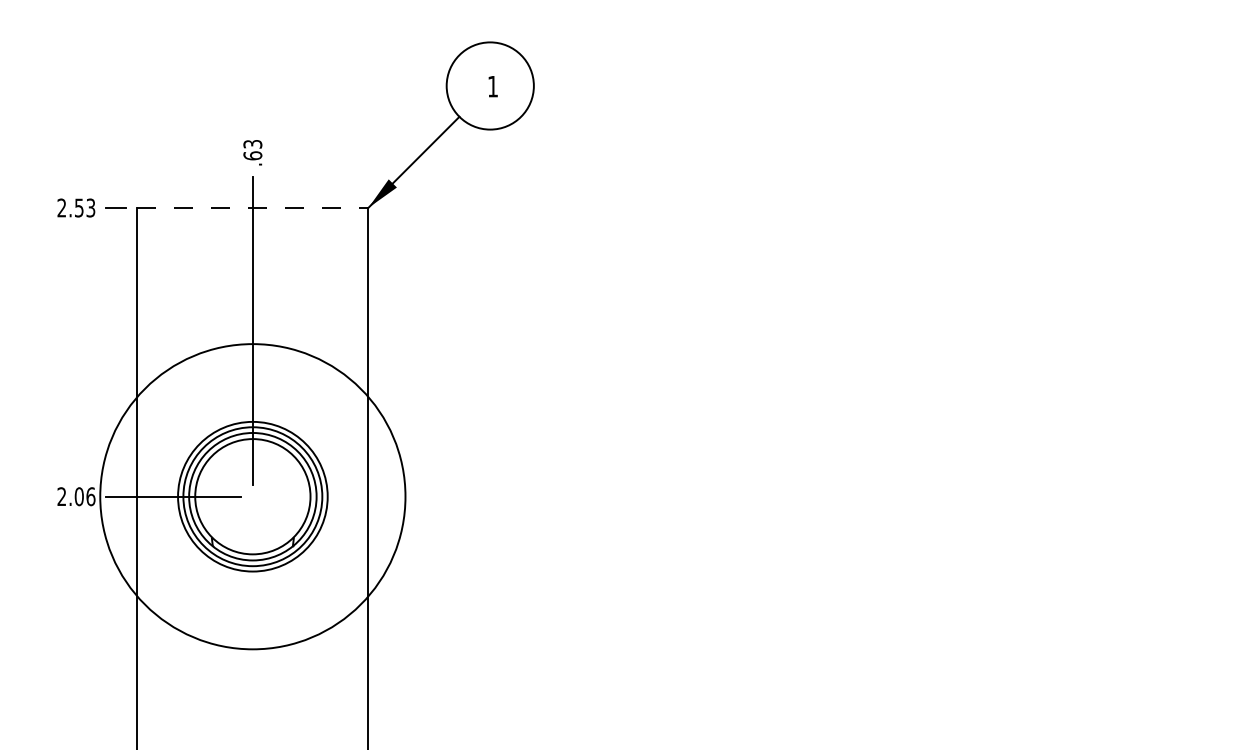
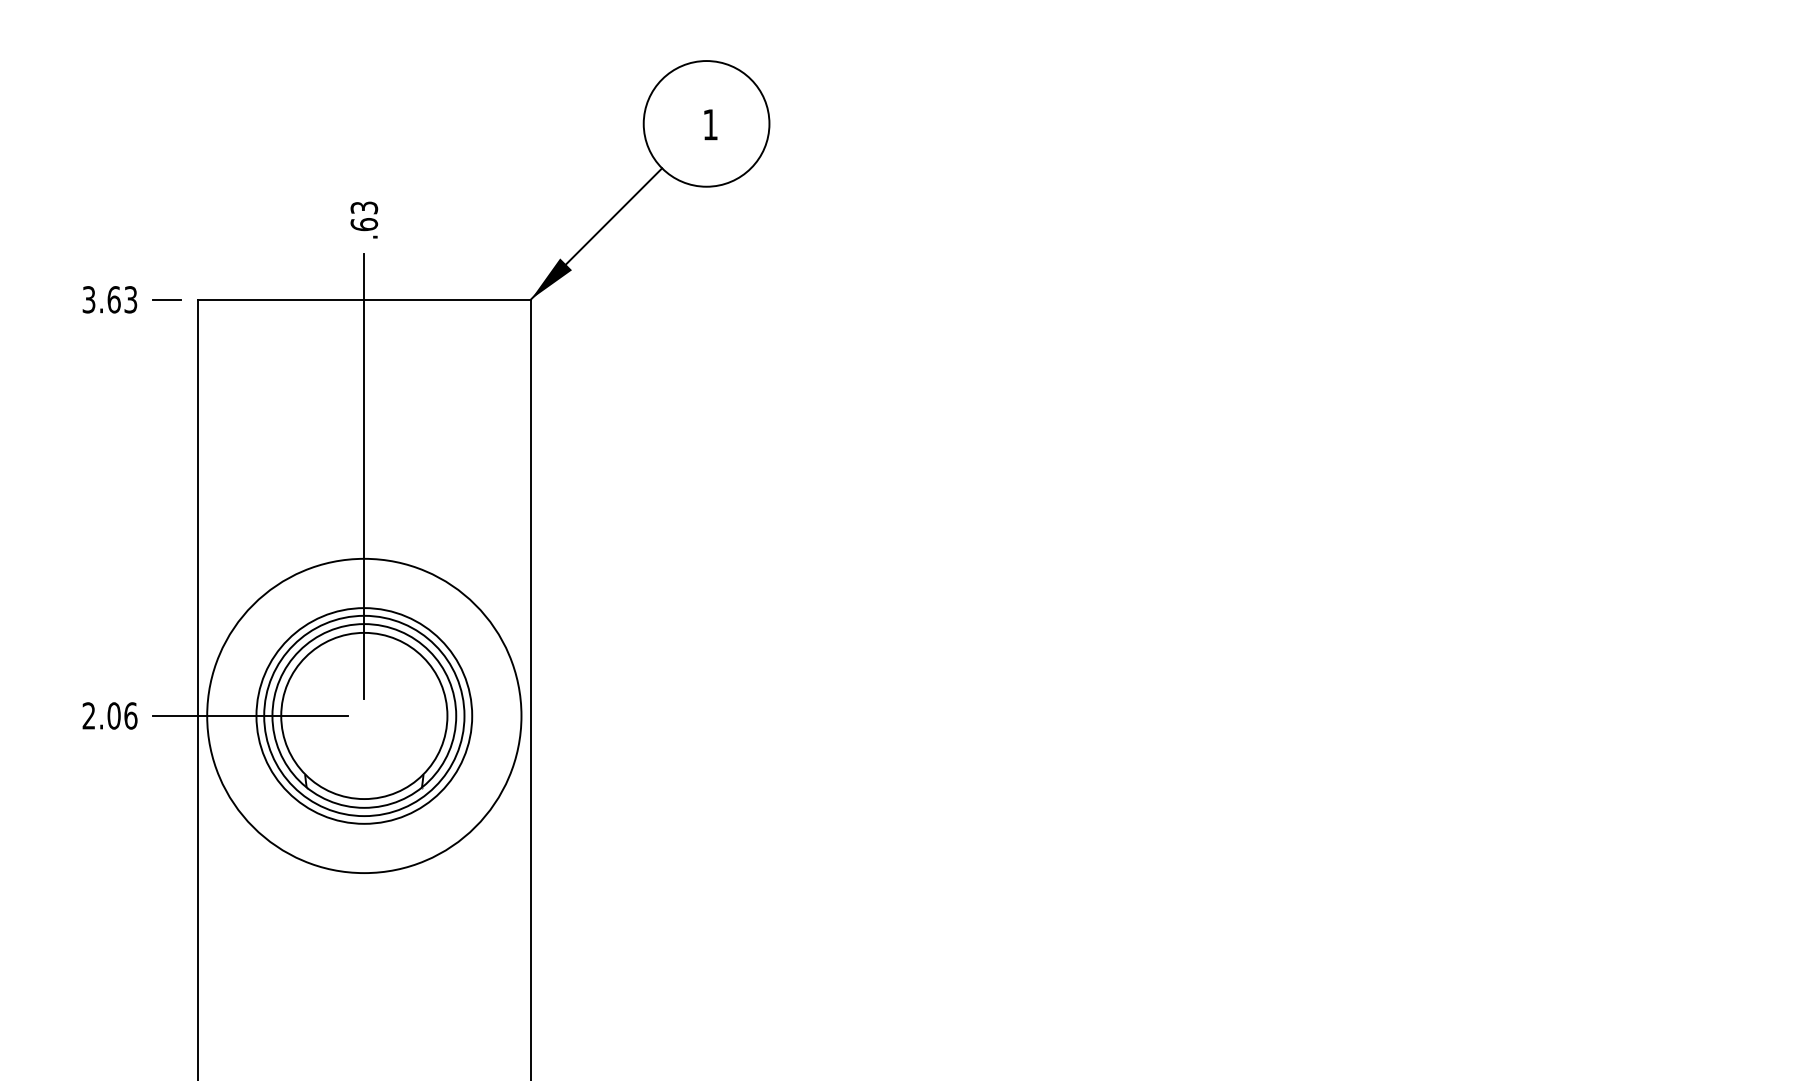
text: (70, 207) -> (101, 299), 2.53 -> 3.63
line: (253, 207) -> (365, 299), dashed -> solid
circle: (252, 496) -> (363, 715), size x0.71

